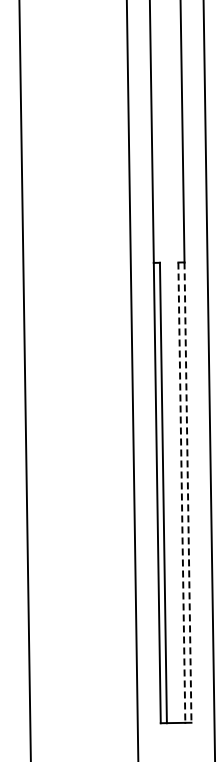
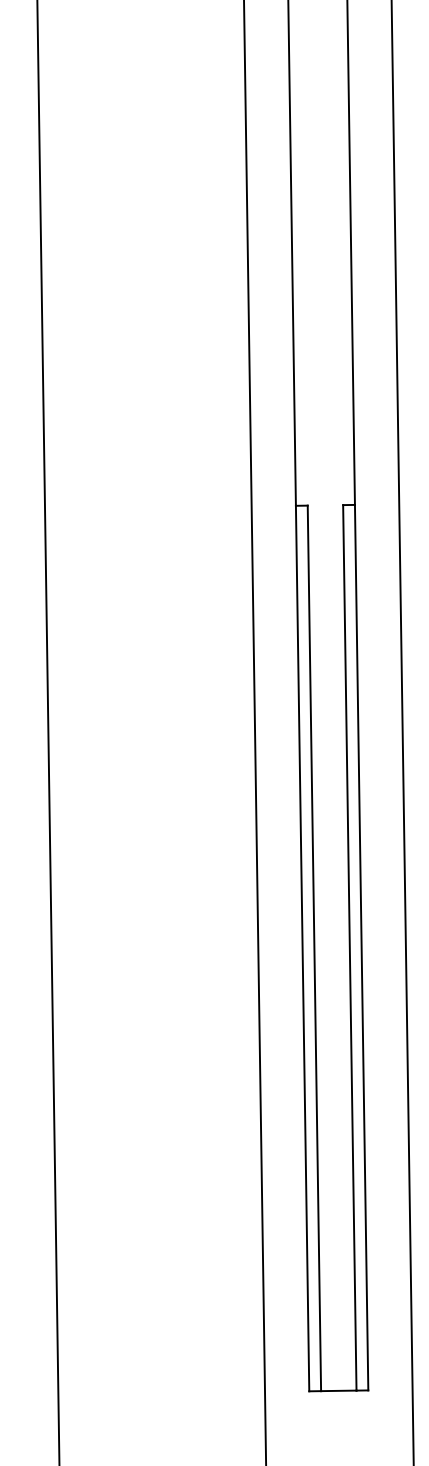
line: (181, 493) -> (349, 949), dashed -> solid
line: (187, 493) -> (360, 949), dashed -> solid

